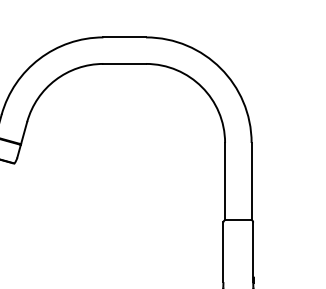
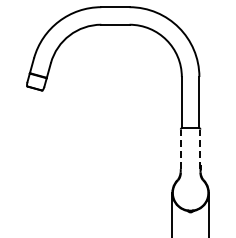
line: (223, 252) -> (180, 149), solid -> dashed
line: (253, 252) -> (200, 149), solid -> dashed

